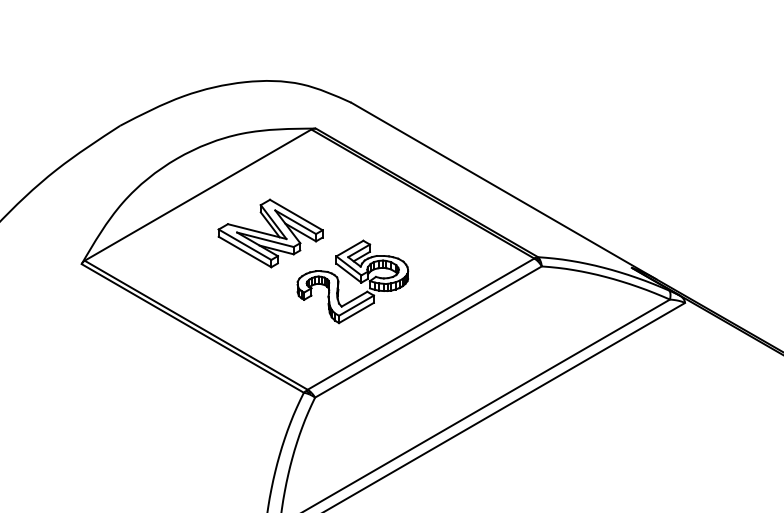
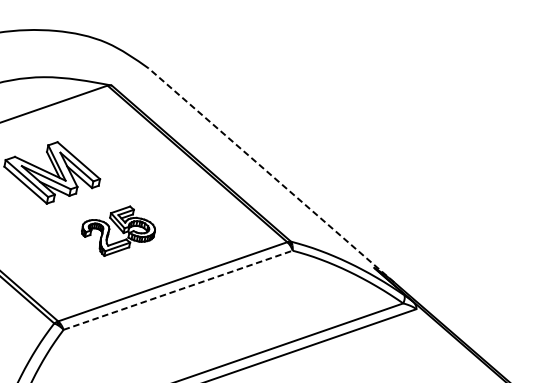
line: (503, 190) -> (271, 174), solid -> dashed
part: (352, 281) -> (118, 230), size x0.7
line: (428, 332) -> (178, 290), solid -> dashed

